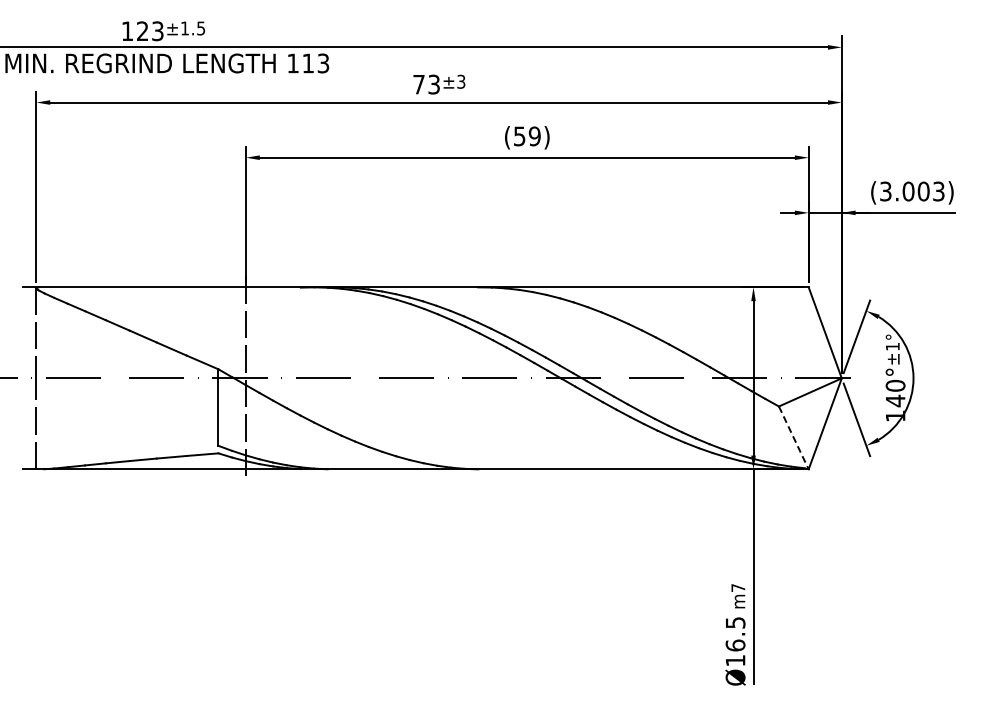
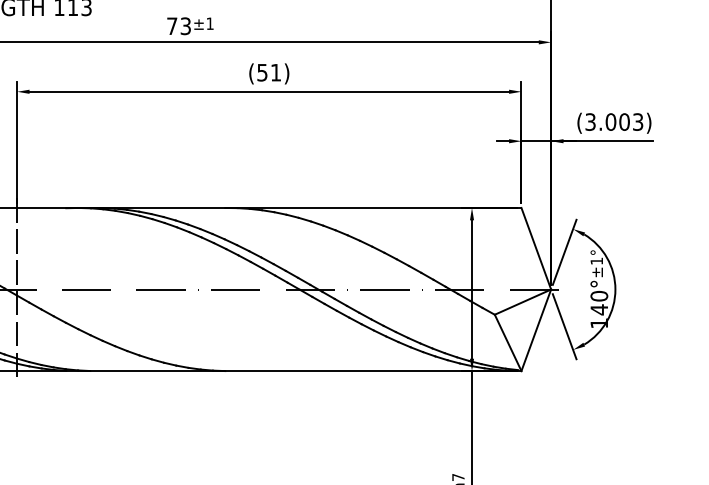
text: (461, 81) -> (210, 23), ±3 -> ±1
text: (534, 136) -> (275, 72), (59) -> (51)
line: (793, 437) -> (507, 342), dashed -> solid

